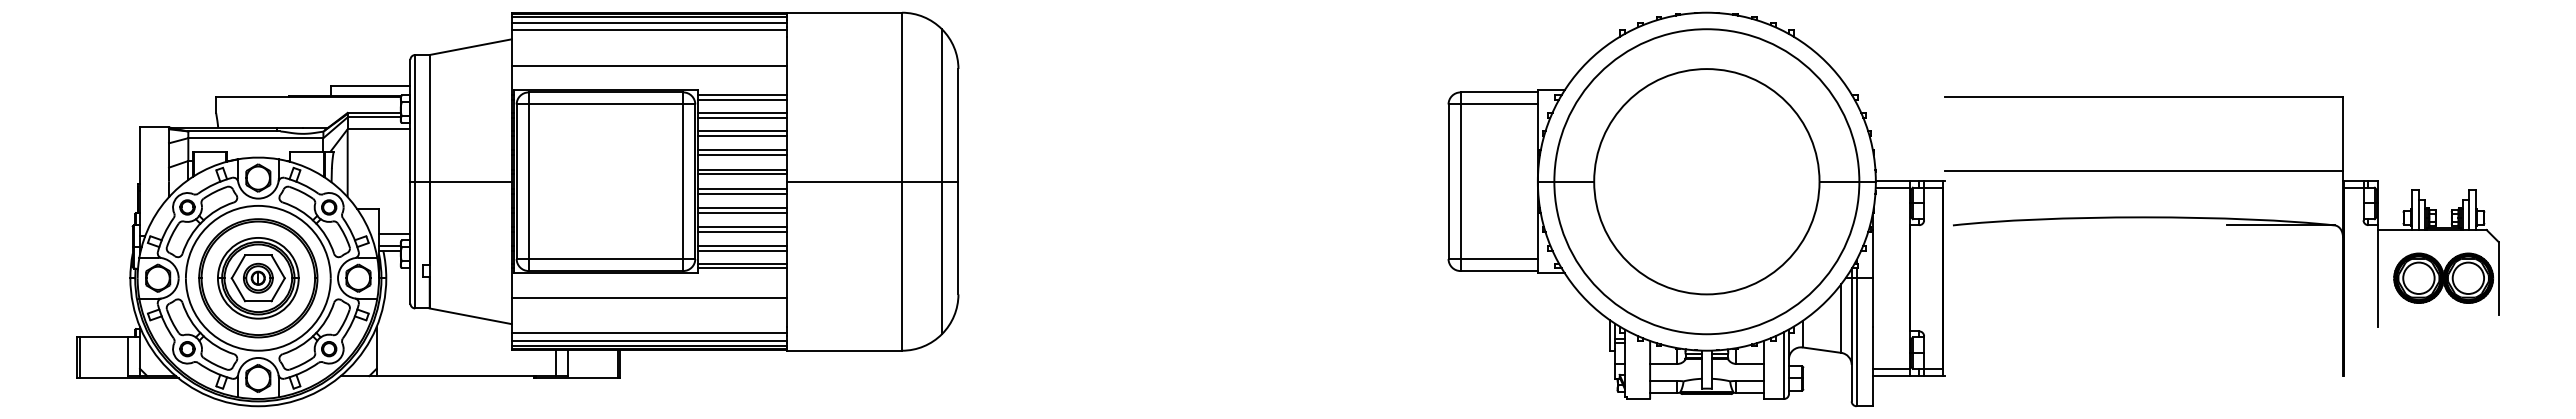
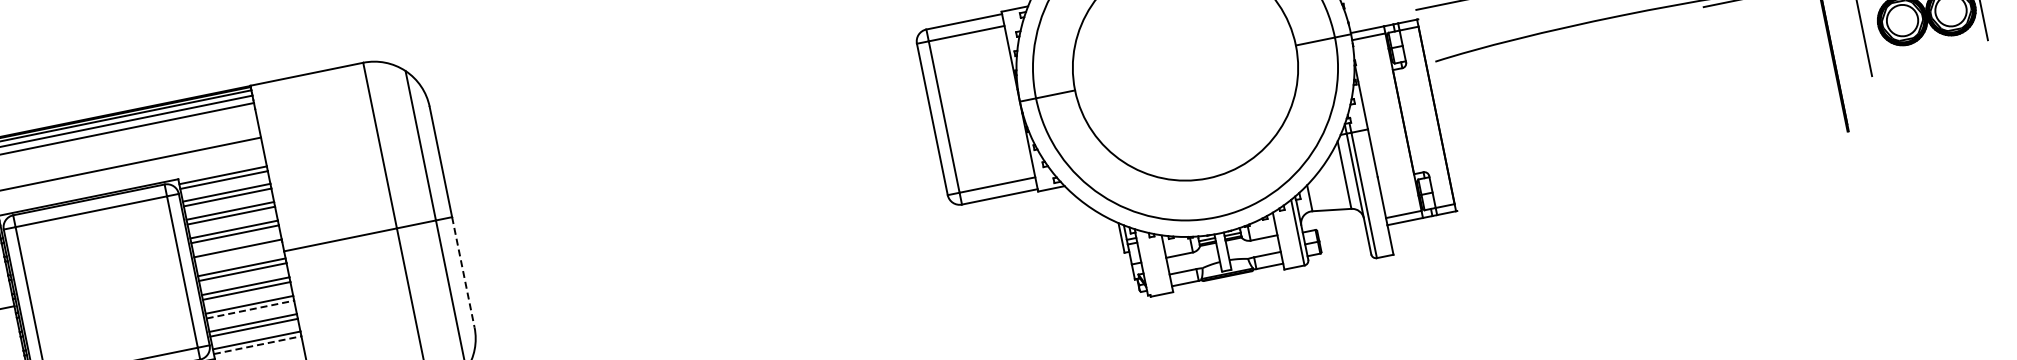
line: (742, 174) -> (239, 253), removed
line: (742, 232) -> (250, 309), solid -> dashed
line: (958, 238) -> (463, 272), solid -> dashed
line: (742, 268) -> (257, 345), solid -> dashed

